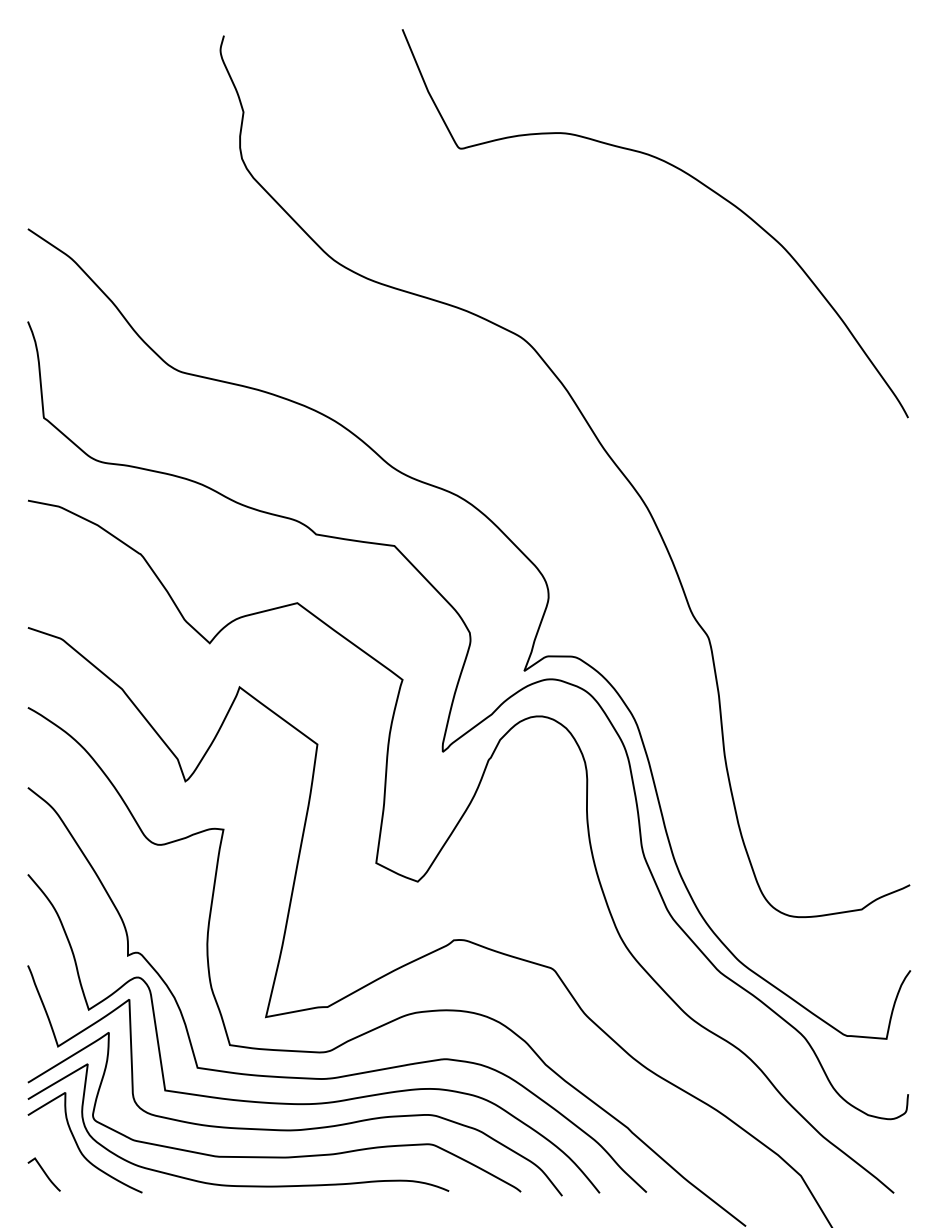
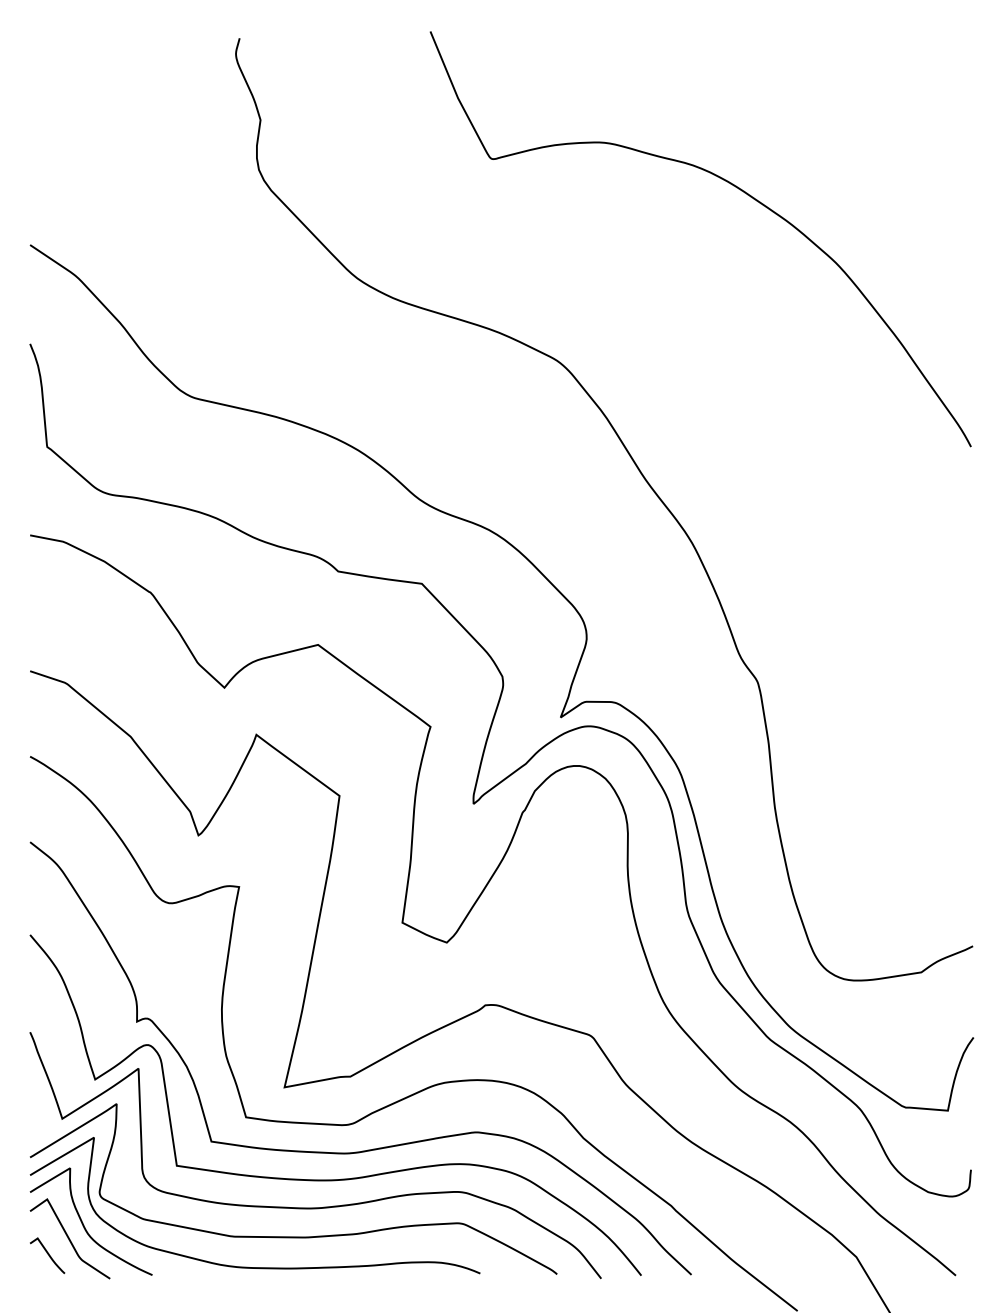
curve: (65, 1158) -> (70, 1238), added

